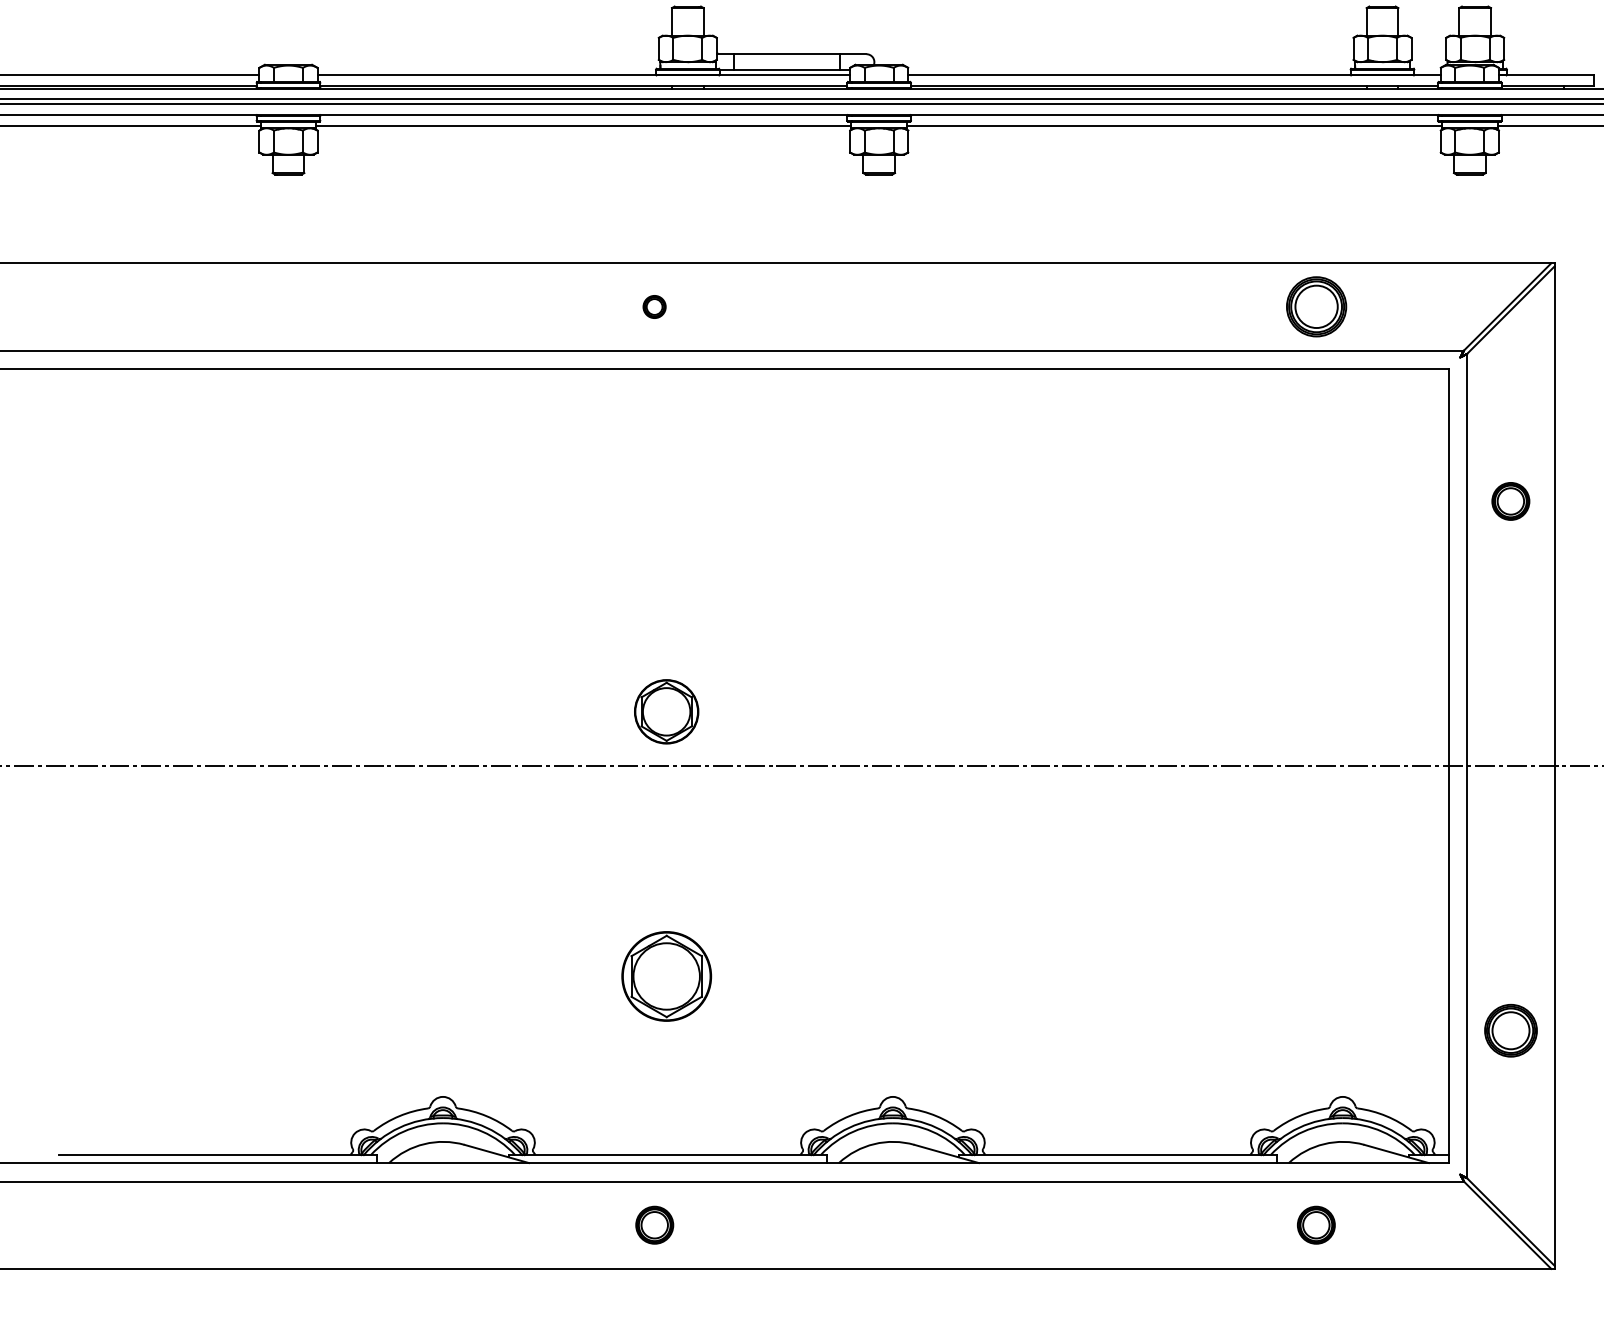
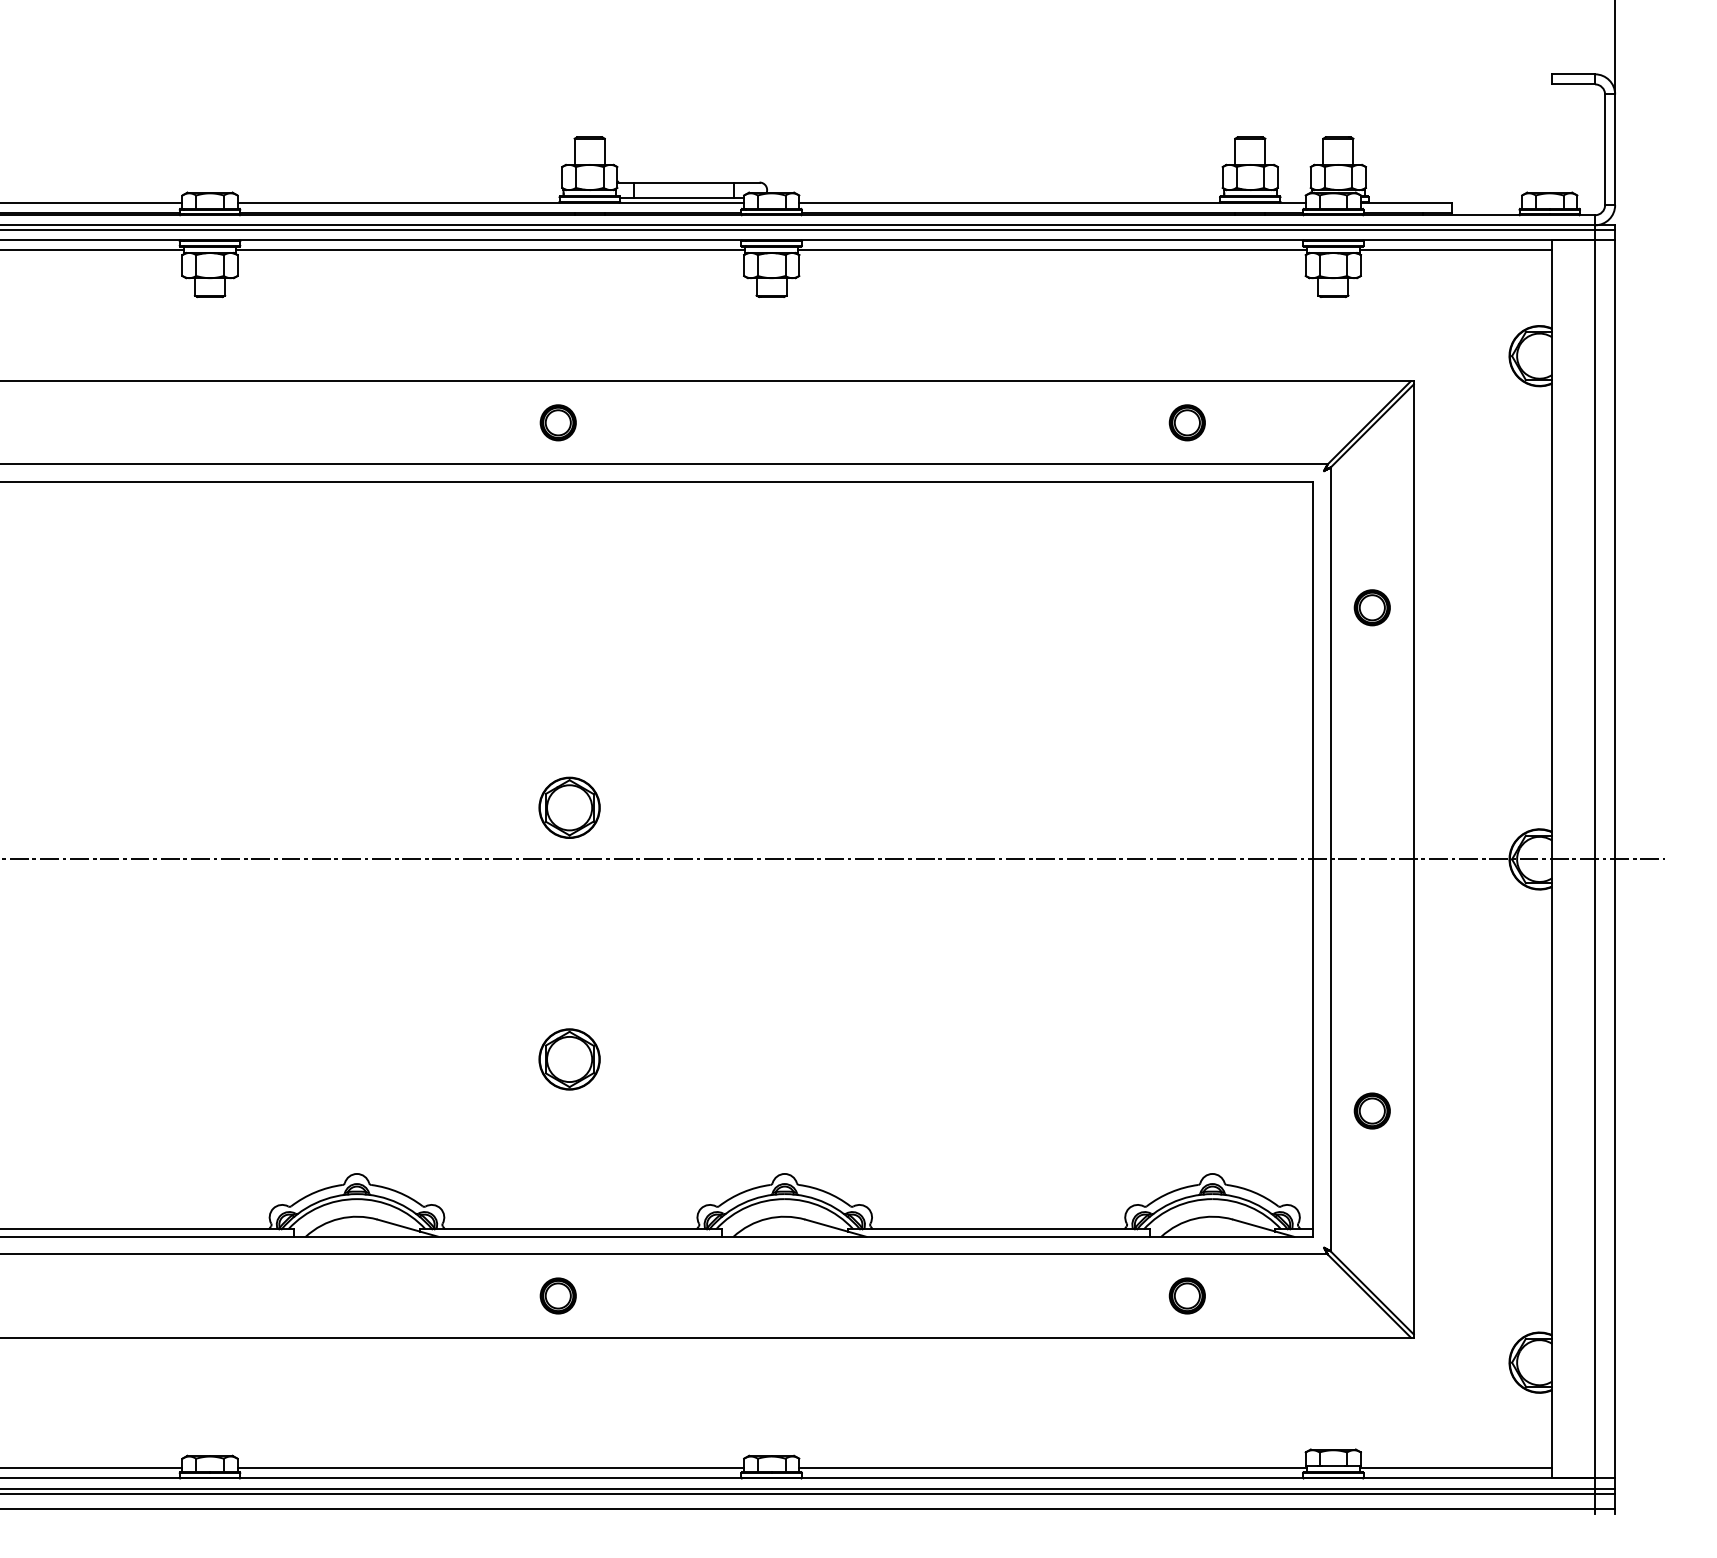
part: (653, 306) -> (557, 422), size x1.67
part: (1315, 306) -> (1186, 422), size x0.62
part: (666, 976) -> (569, 1059), size x0.71
part: (1509, 1030) -> (1371, 1110), size x0.71

